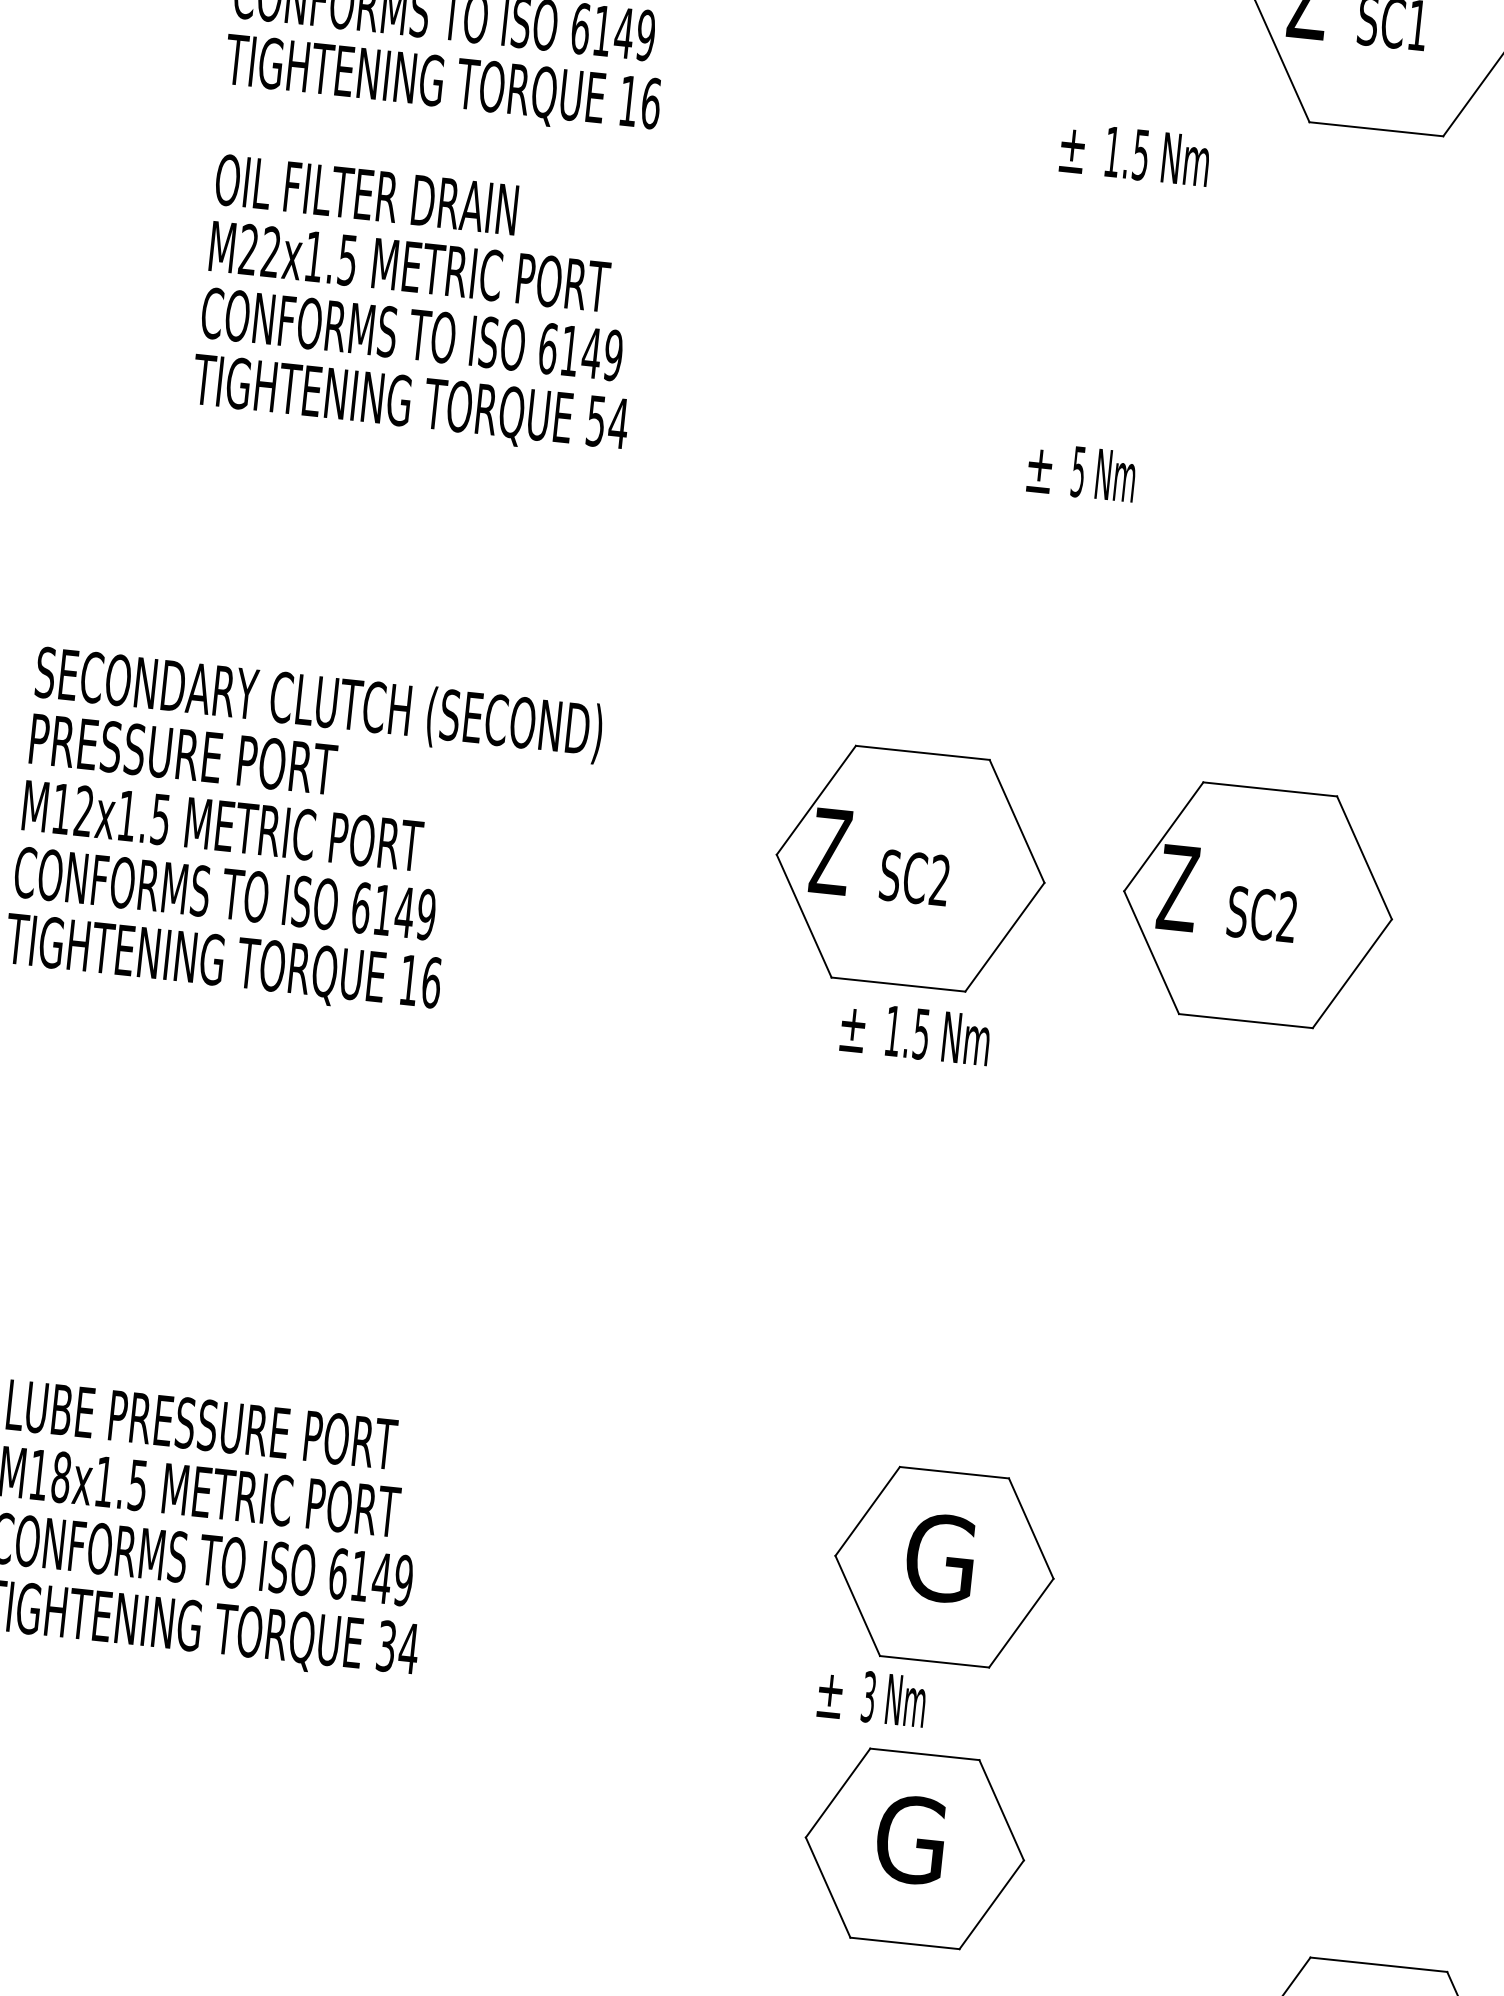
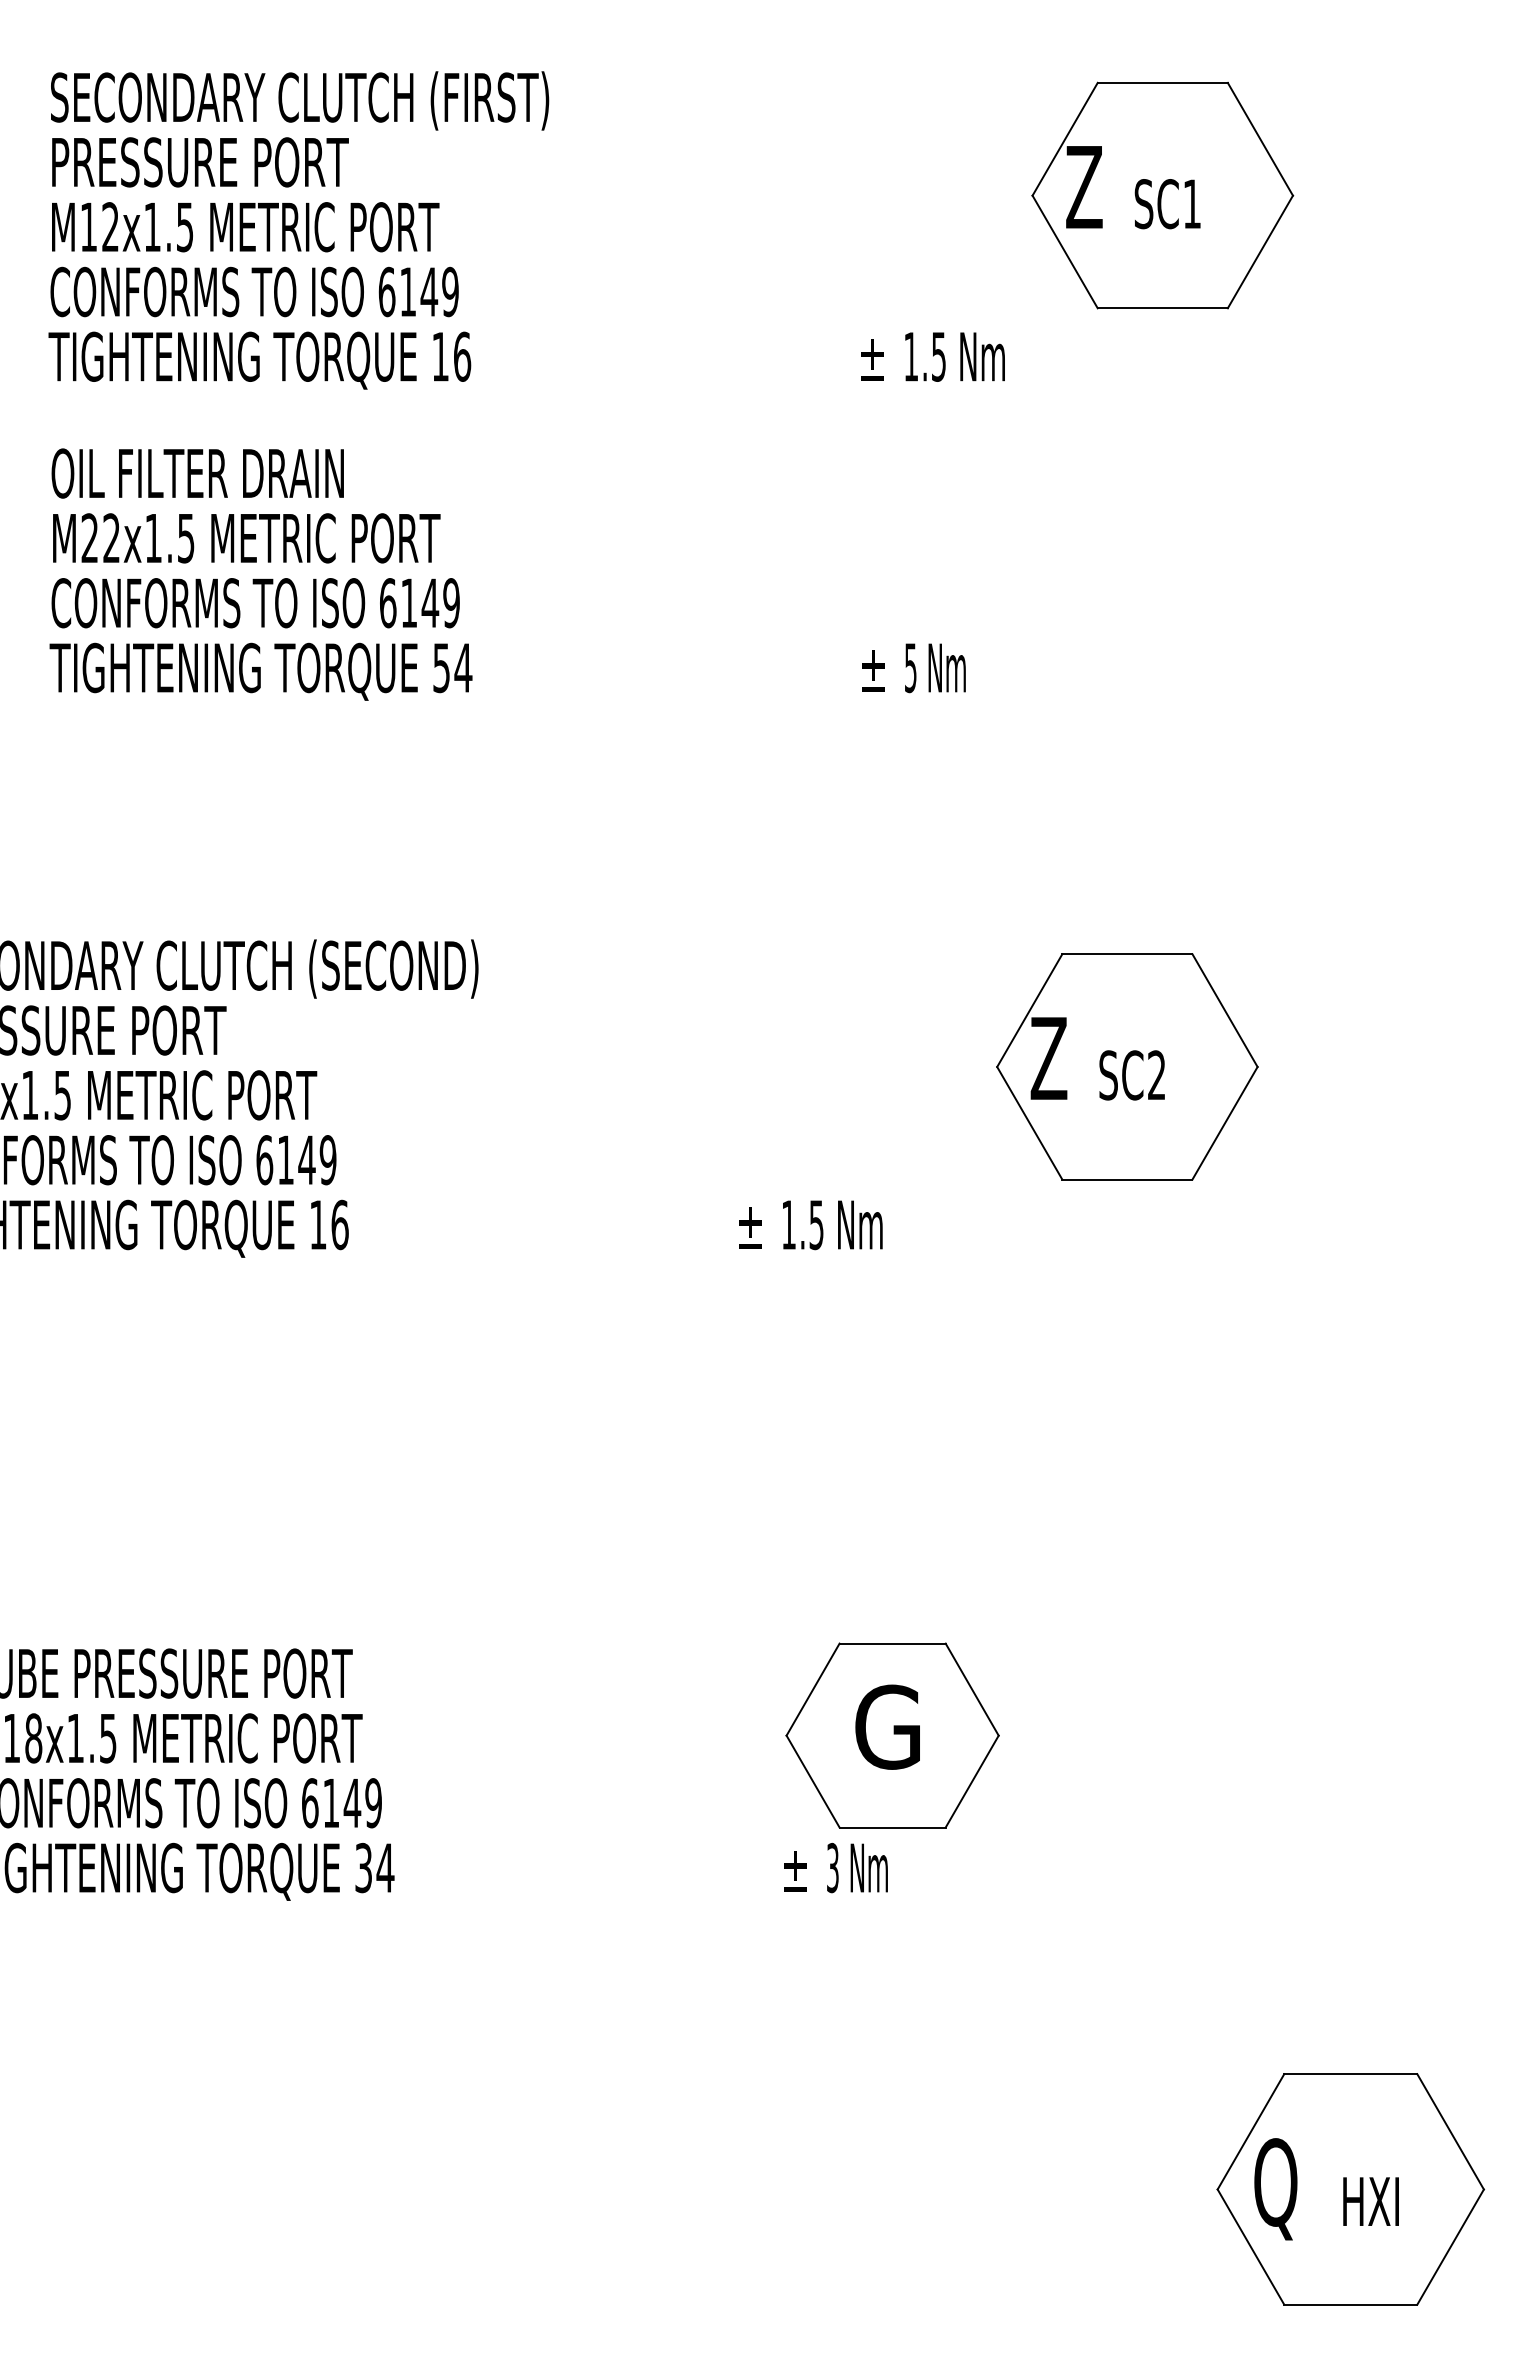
part: (910, 868) -> (789, 1066), removed
part: (914, 1848) -> (892, 2009), removed

